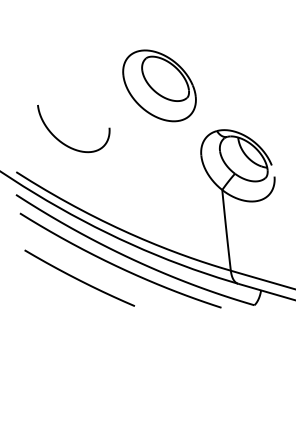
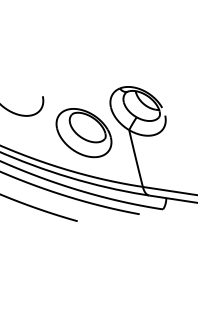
part: (159, 85) -> (83, 132), moved

